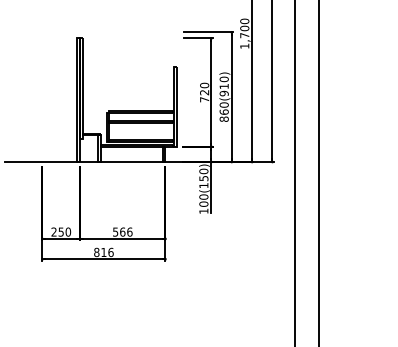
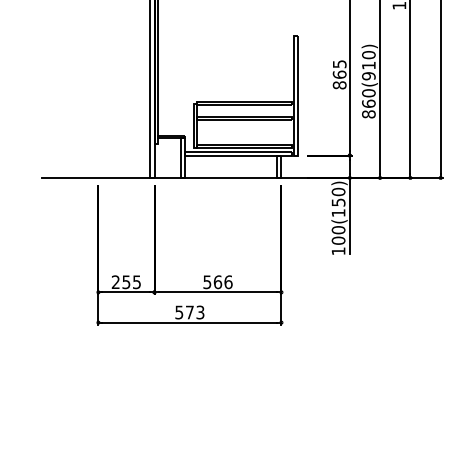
text: (204, 92) -> (339, 74), 720 -> 865
text: (68, 231) -> (137, 281), 250 -> 255
text: (103, 252) -> (189, 312), 816 -> 573

